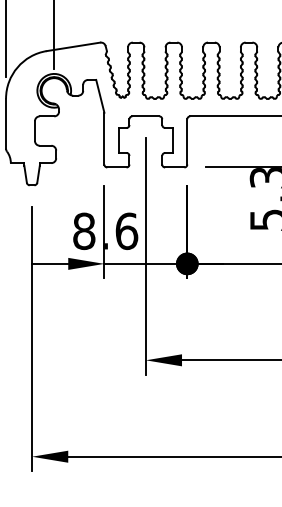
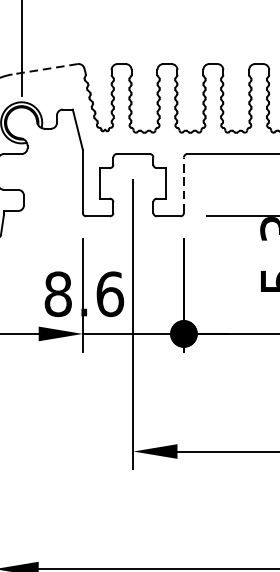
line: (73, 46) -> (45, 68), solid -> dashed
line: (187, 141) -> (184, 184), solid -> dashed

